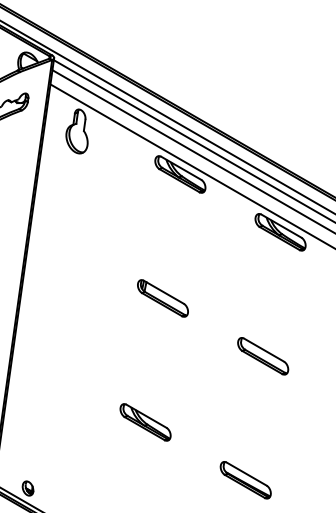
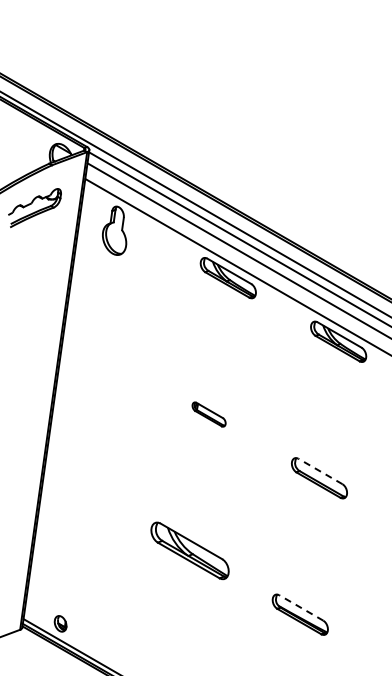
part: (162, 298) -> (208, 414), size x0.6
line: (264, 350) -> (320, 471), solid -> dashed
part: (145, 422) -> (189, 551), size x1.4
line: (245, 473) -> (300, 607), solid -> dashed

